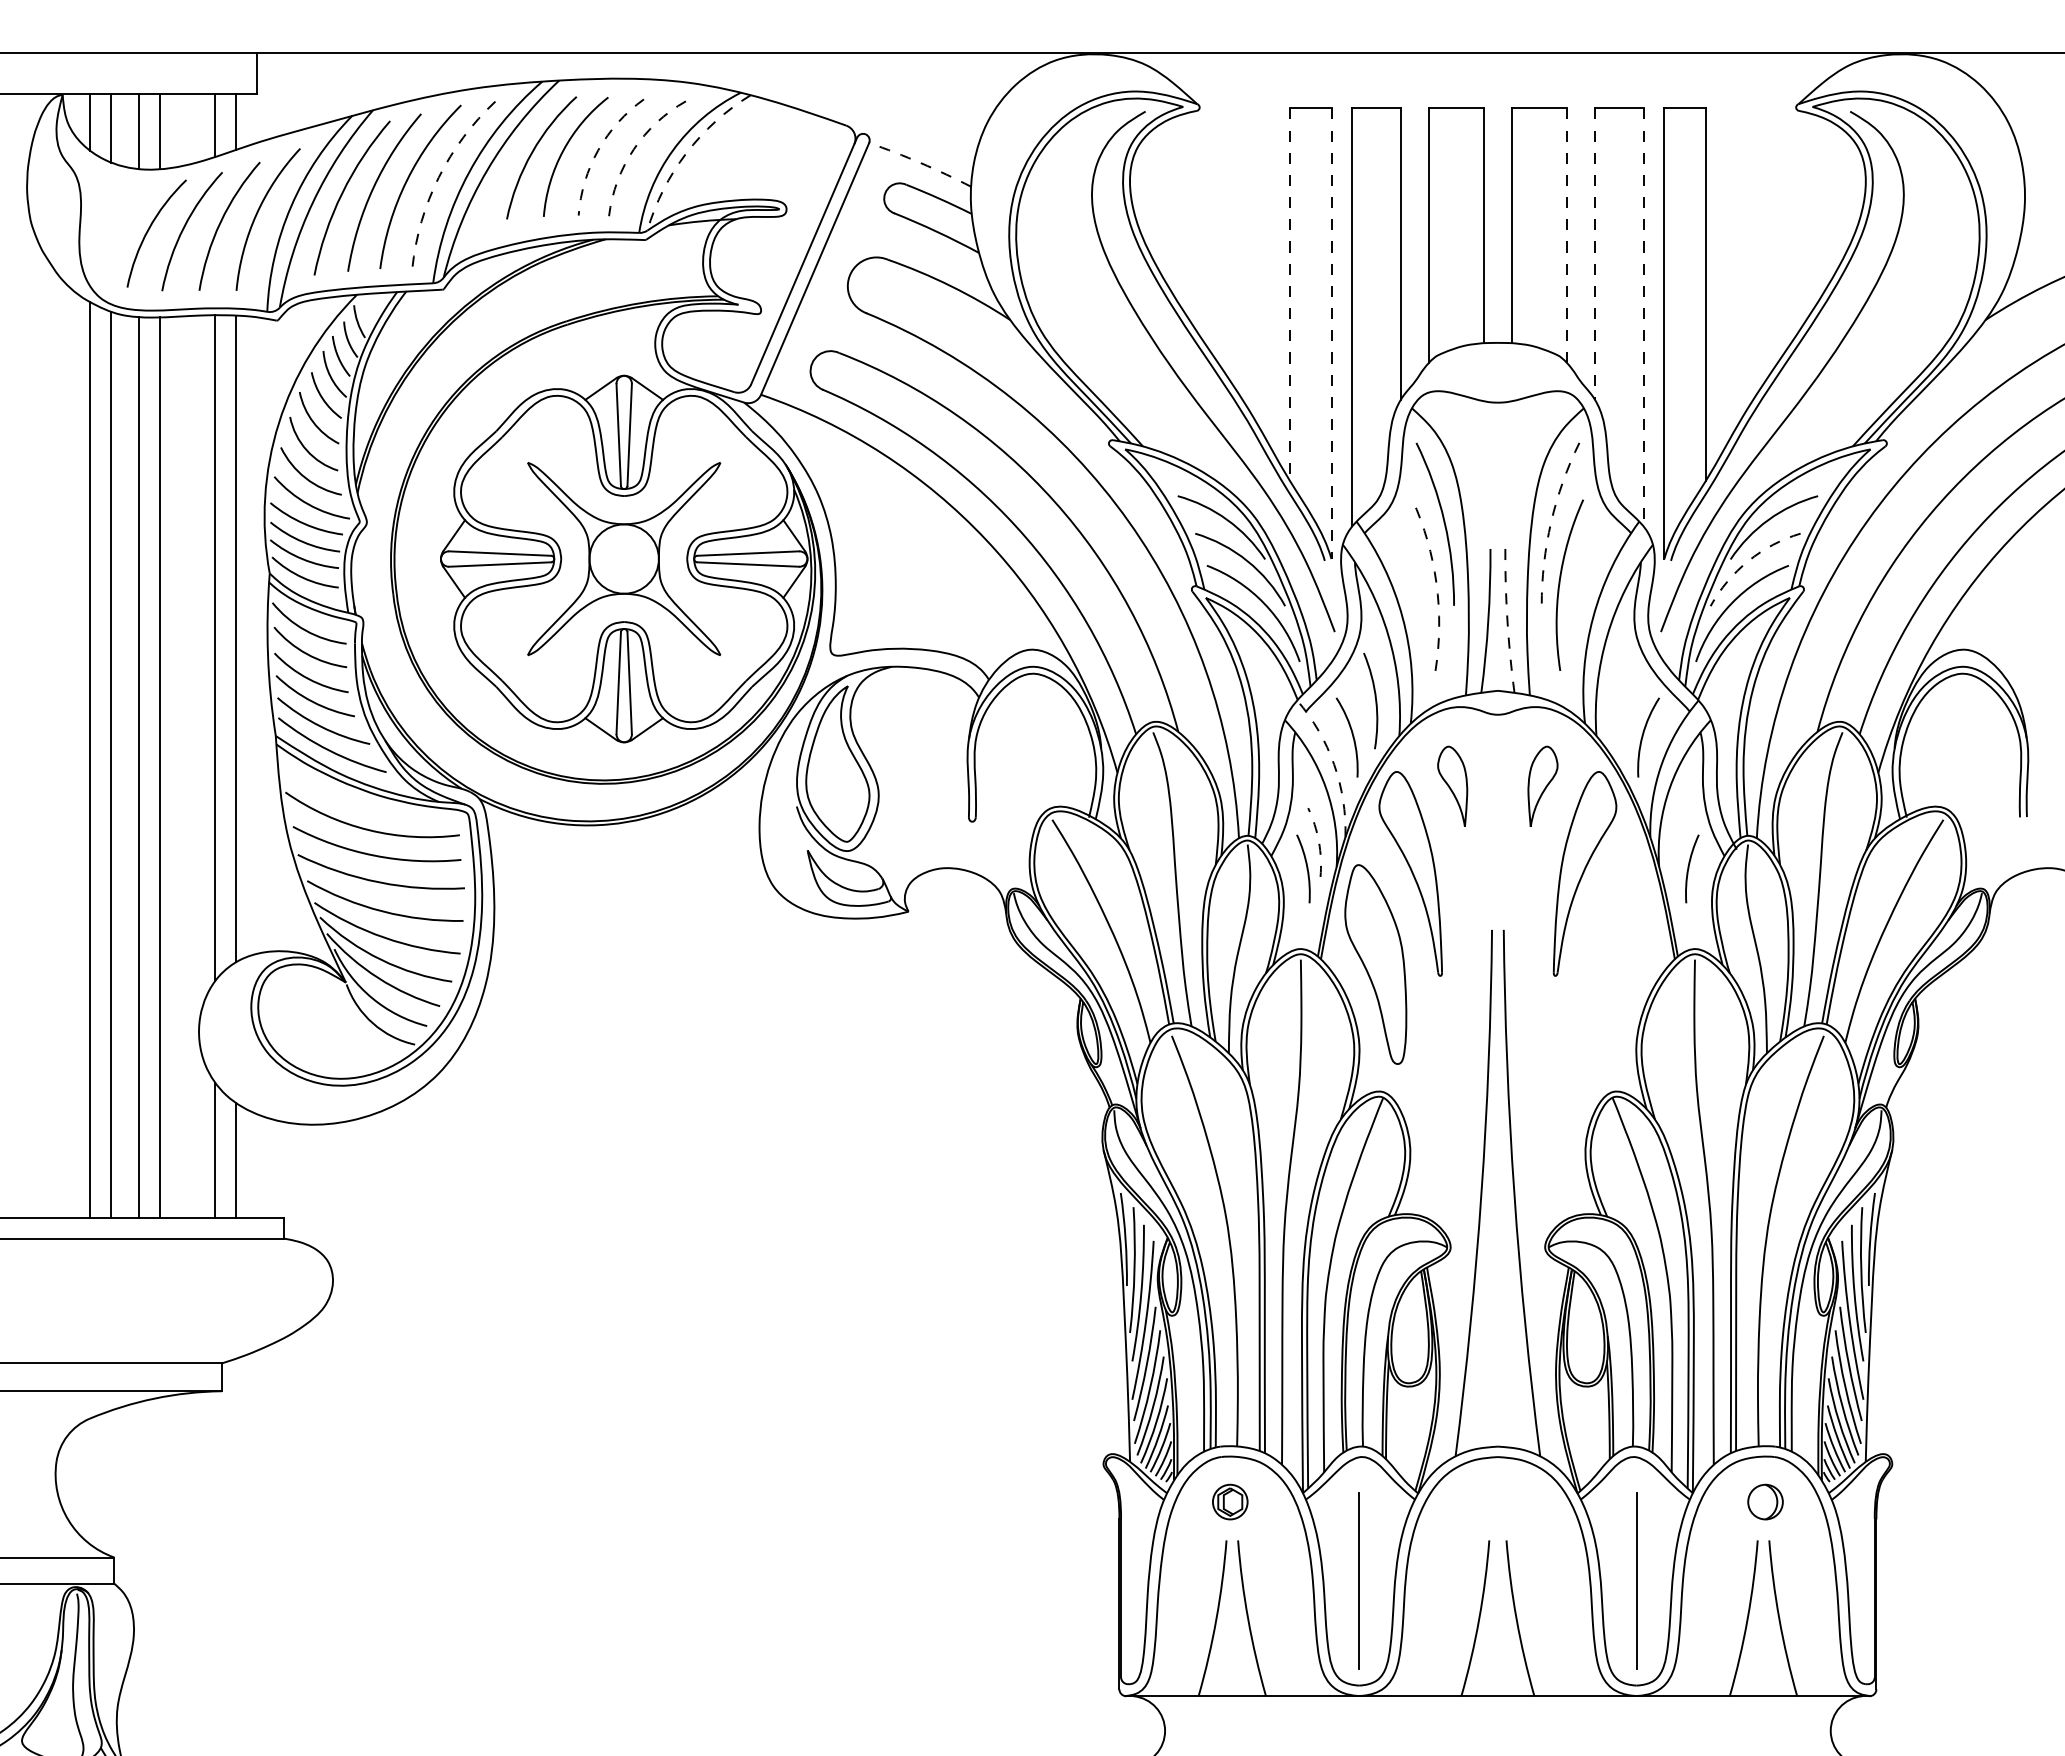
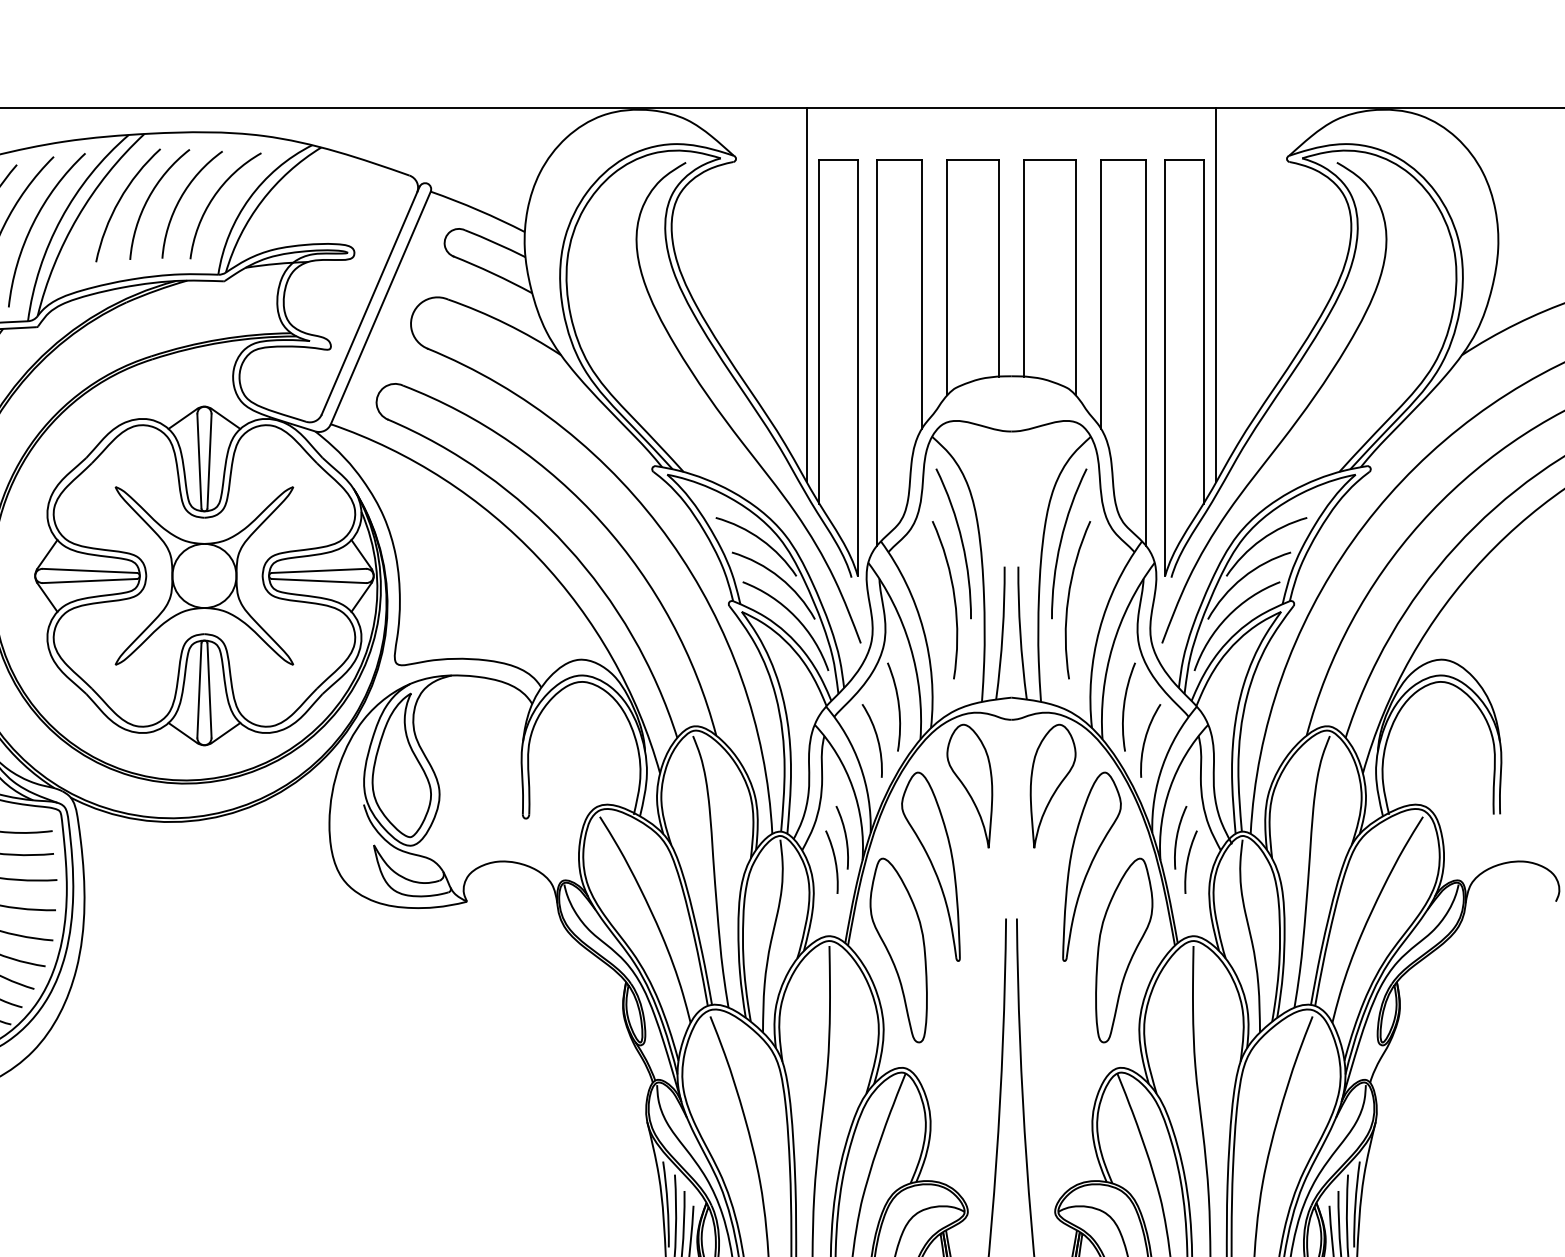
arc: (633, 149) -> (213, 197), dashed -> solid
arc: (598, 150) -> (180, 198), dashed -> solid
arc: (686, 153) -> (262, 201), dashed -> solid
arc: (920, 163) -> (478, 210), dashed -> solid
arc: (438, 177) -> (32, 223), dashed -> solid
line: (1567, 236) -> (1075, 278), dashed -> solid
line: (1276, 254) -> (806, 294), added
line: (1594, 254) -> (1100, 294), dashed -> solid
line: (1719, 254) -> (1216, 294), added
line: (1289, 295) -> (818, 332), dashed -> solid
line: (1643, 317) -> (1145, 352), dashed -> solid
line: (1331, 334) -> (857, 368), dashed -> solid
arc: (1551, 522) -> (1061, 542), dashed -> solid
arc: (1748, 561) -> (1242, 578), dashed -> solid
arc: (1436, 583) -> (954, 598), dashed -> solid
arc: (1507, 621) -> (1020, 633), dashed -> solid
arc: (1620, 700) -> (1124, 706), added
arc: (1334, 764) -> (860, 765), dashed -> solid
part: (1452, 786) -> (969, 786), size x1.67
part: (1542, 786) -> (1052, 786), size x1.67
arc: (1678, 840) -> (1178, 835), added
arc: (1318, 841) -> (845, 836), dashed -> solid
part: (1619, 964) -> (1123, 950), added

